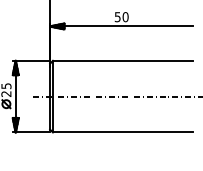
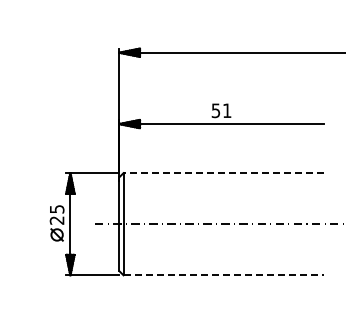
text: (125, 16) -> (226, 110), 50 -> 51
line: (123, 61) -> (223, 173), solid -> dashed
line: (123, 132) -> (224, 275), solid -> dashed

